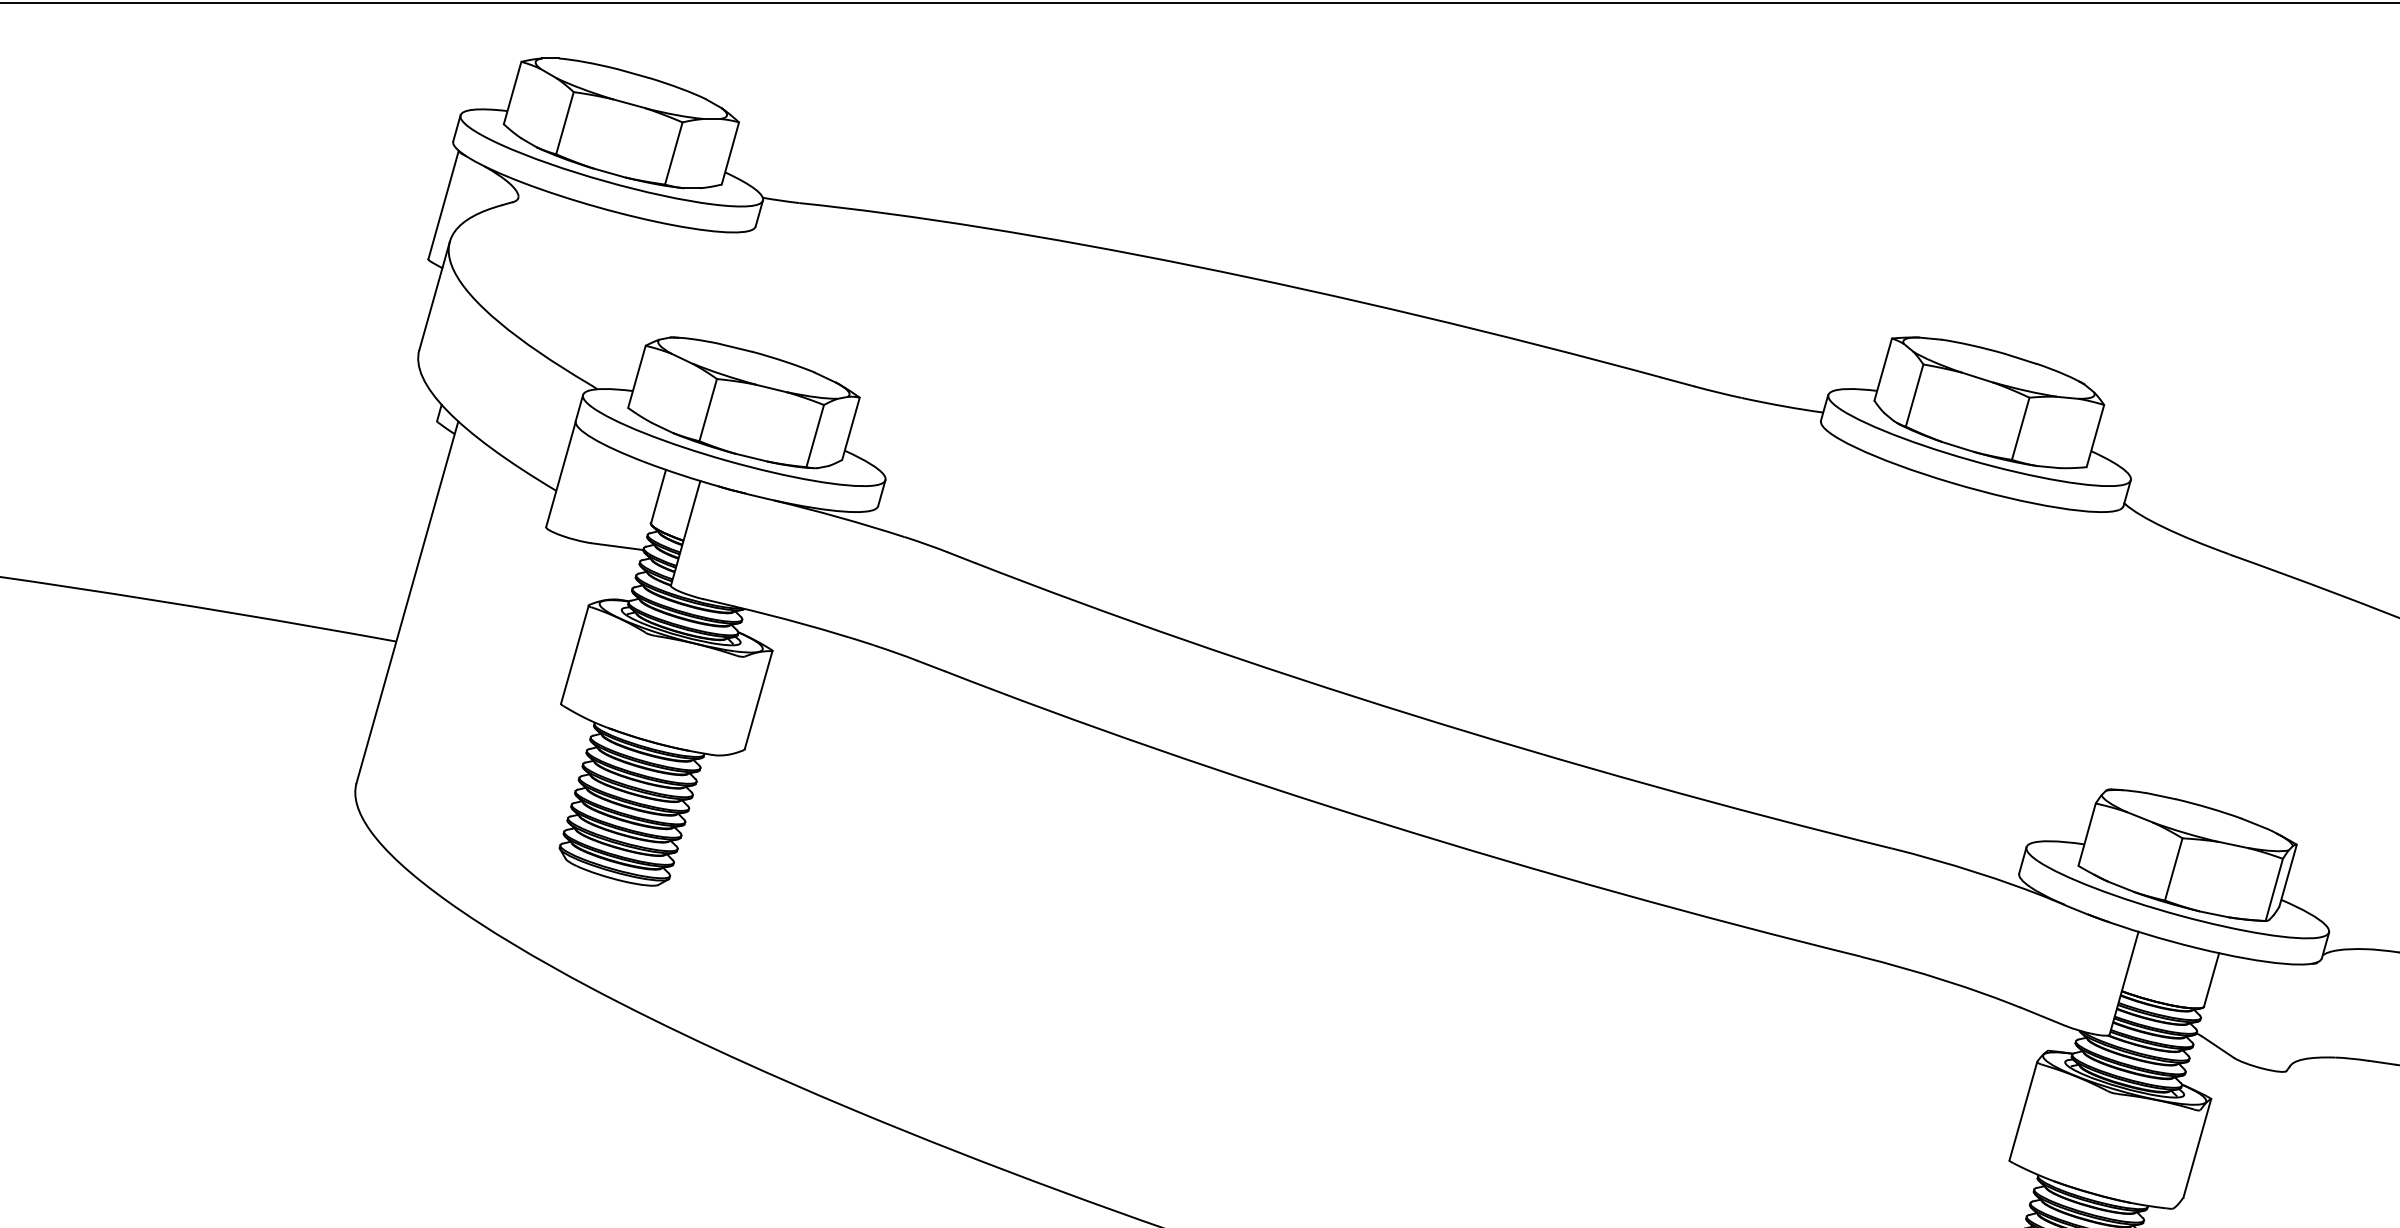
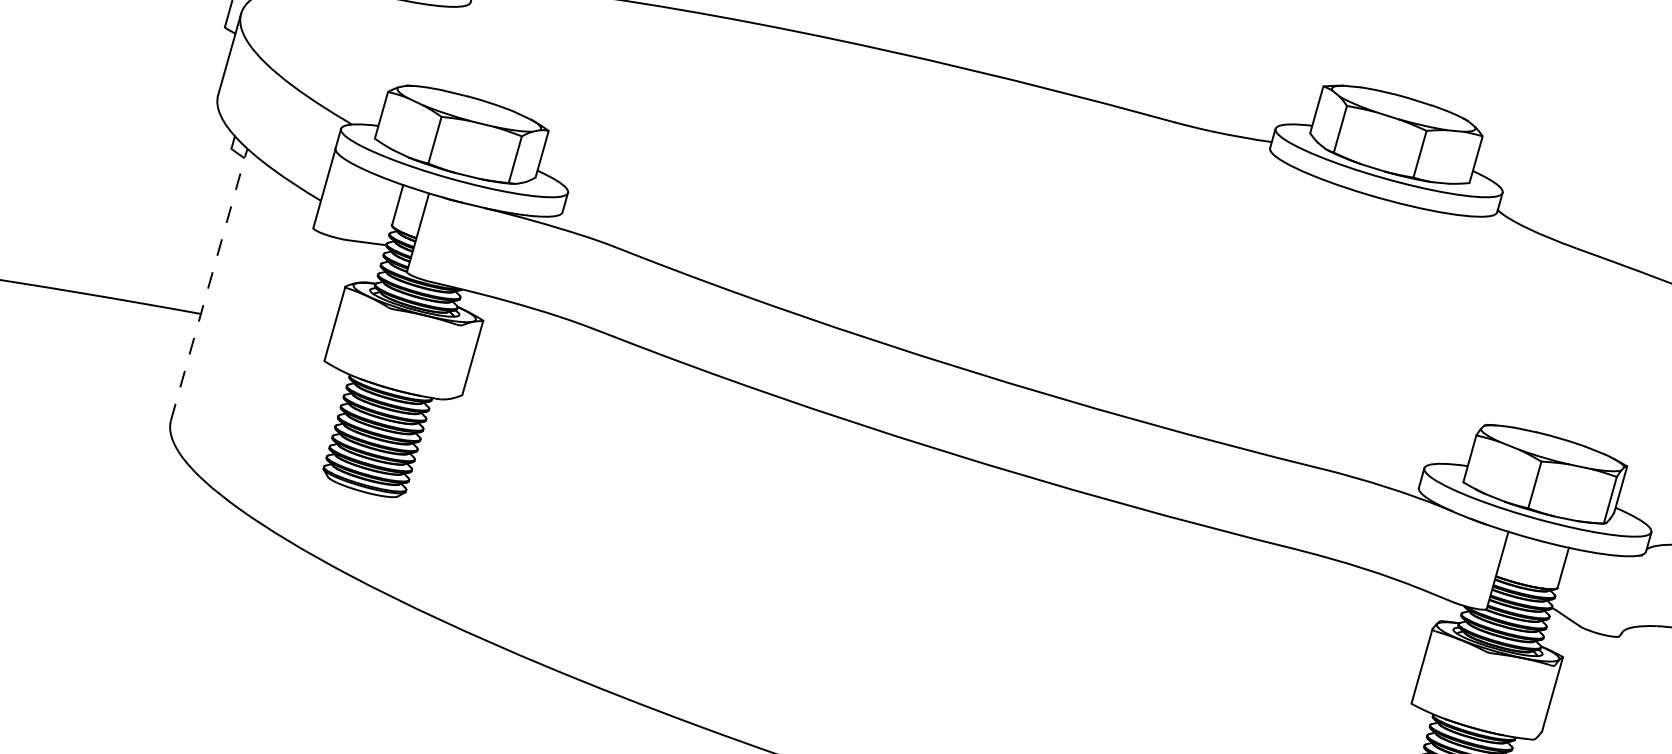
line: (407, 602) -> (209, 284), solid -> dashed

